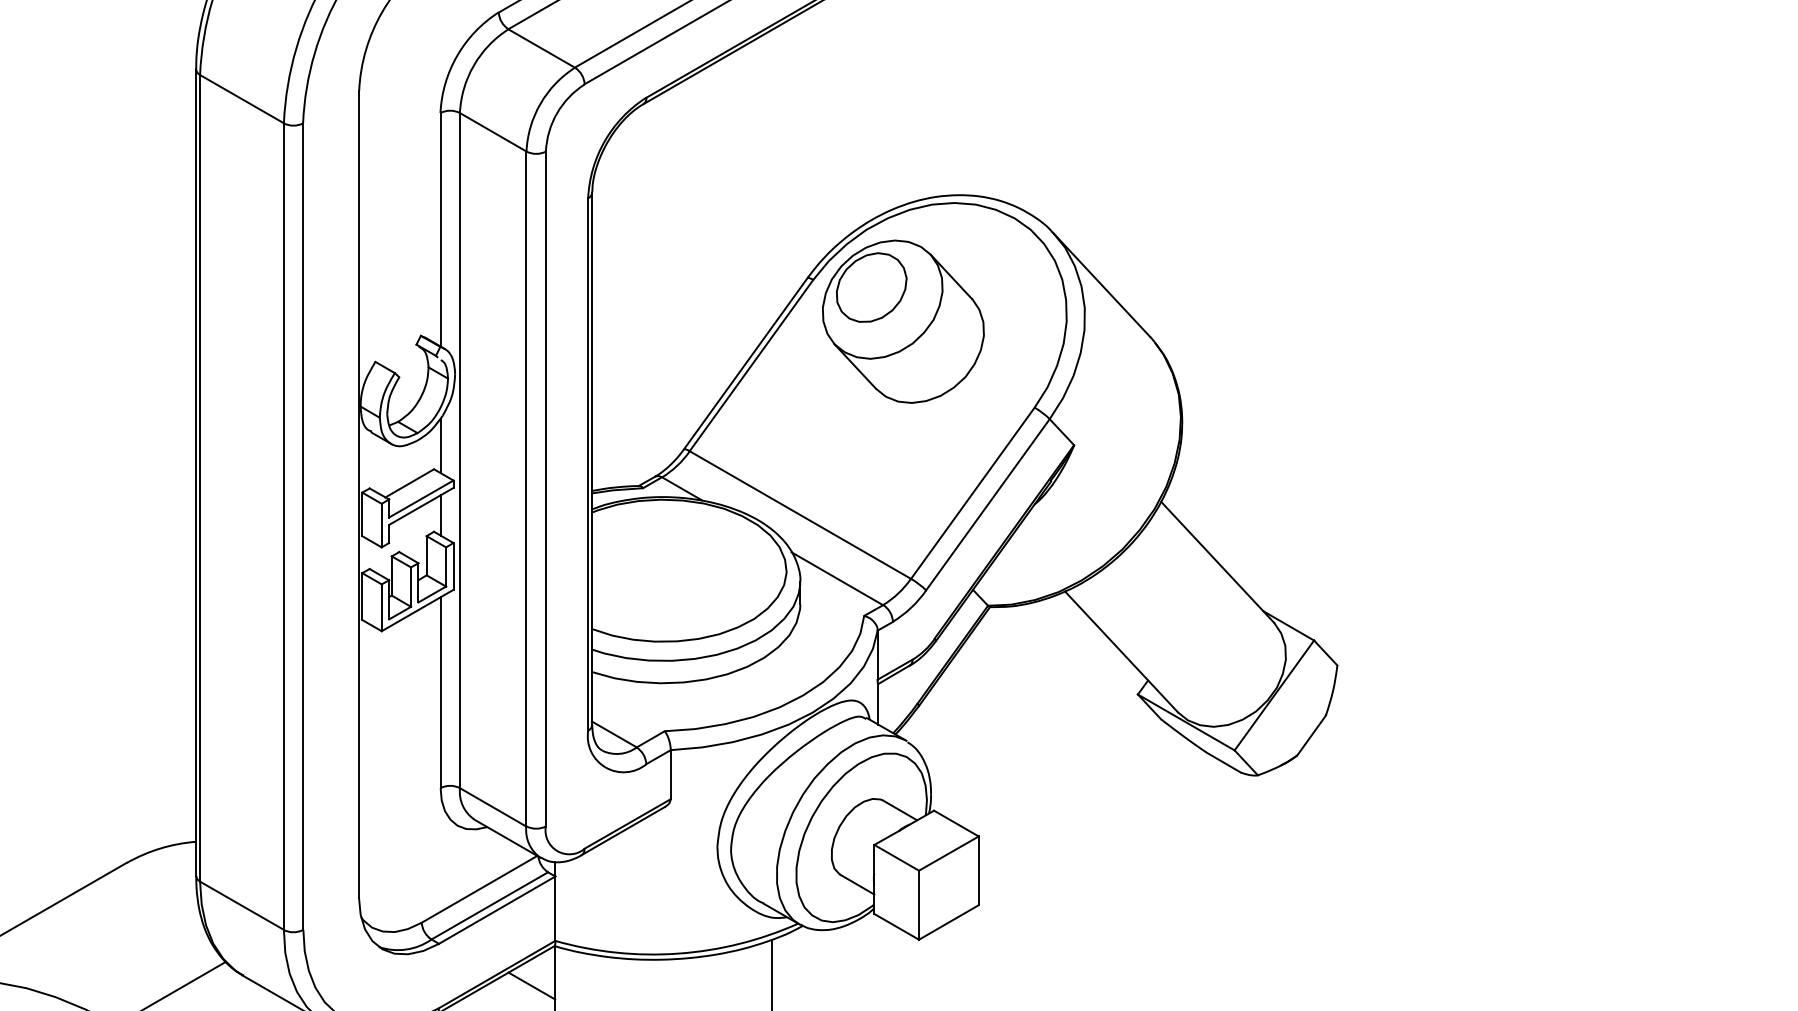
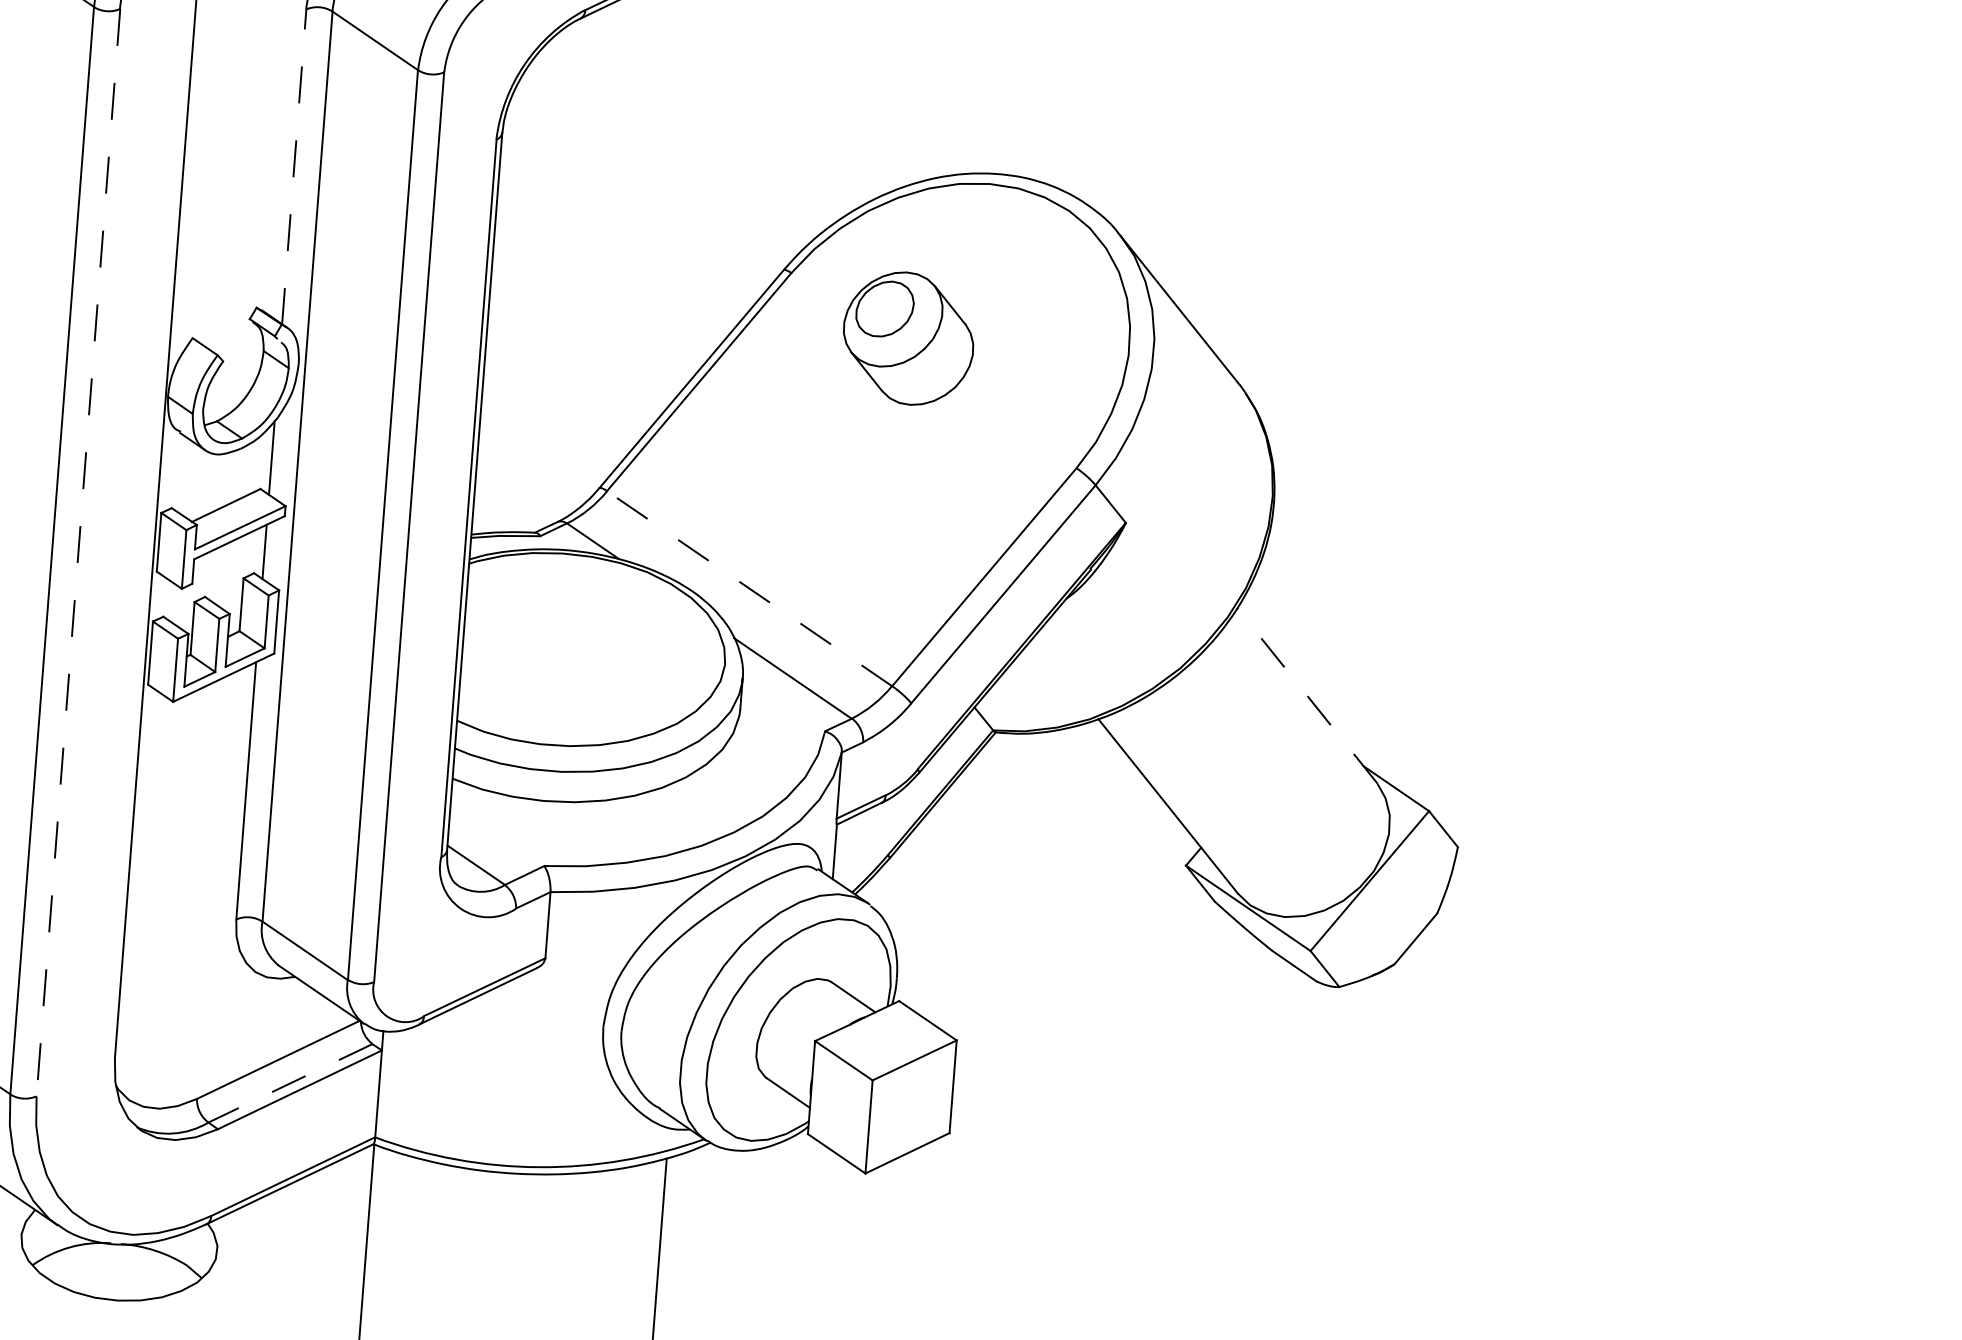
line: (440, 230) -> (293, 167), solid -> dashed
part: (903, 321) -> (908, 338), size x0.6
line: (800, 515) -> (749, 589), solid -> dashed
line: (303, 527) -> (78, 553), solid -> dashed
line: (1217, 562) -> (1306, 695), solid -> dashed
line: (489, 906) -> (289, 1084), solid -> dashed
line: (531, 985) -> (338, 1194), removed

